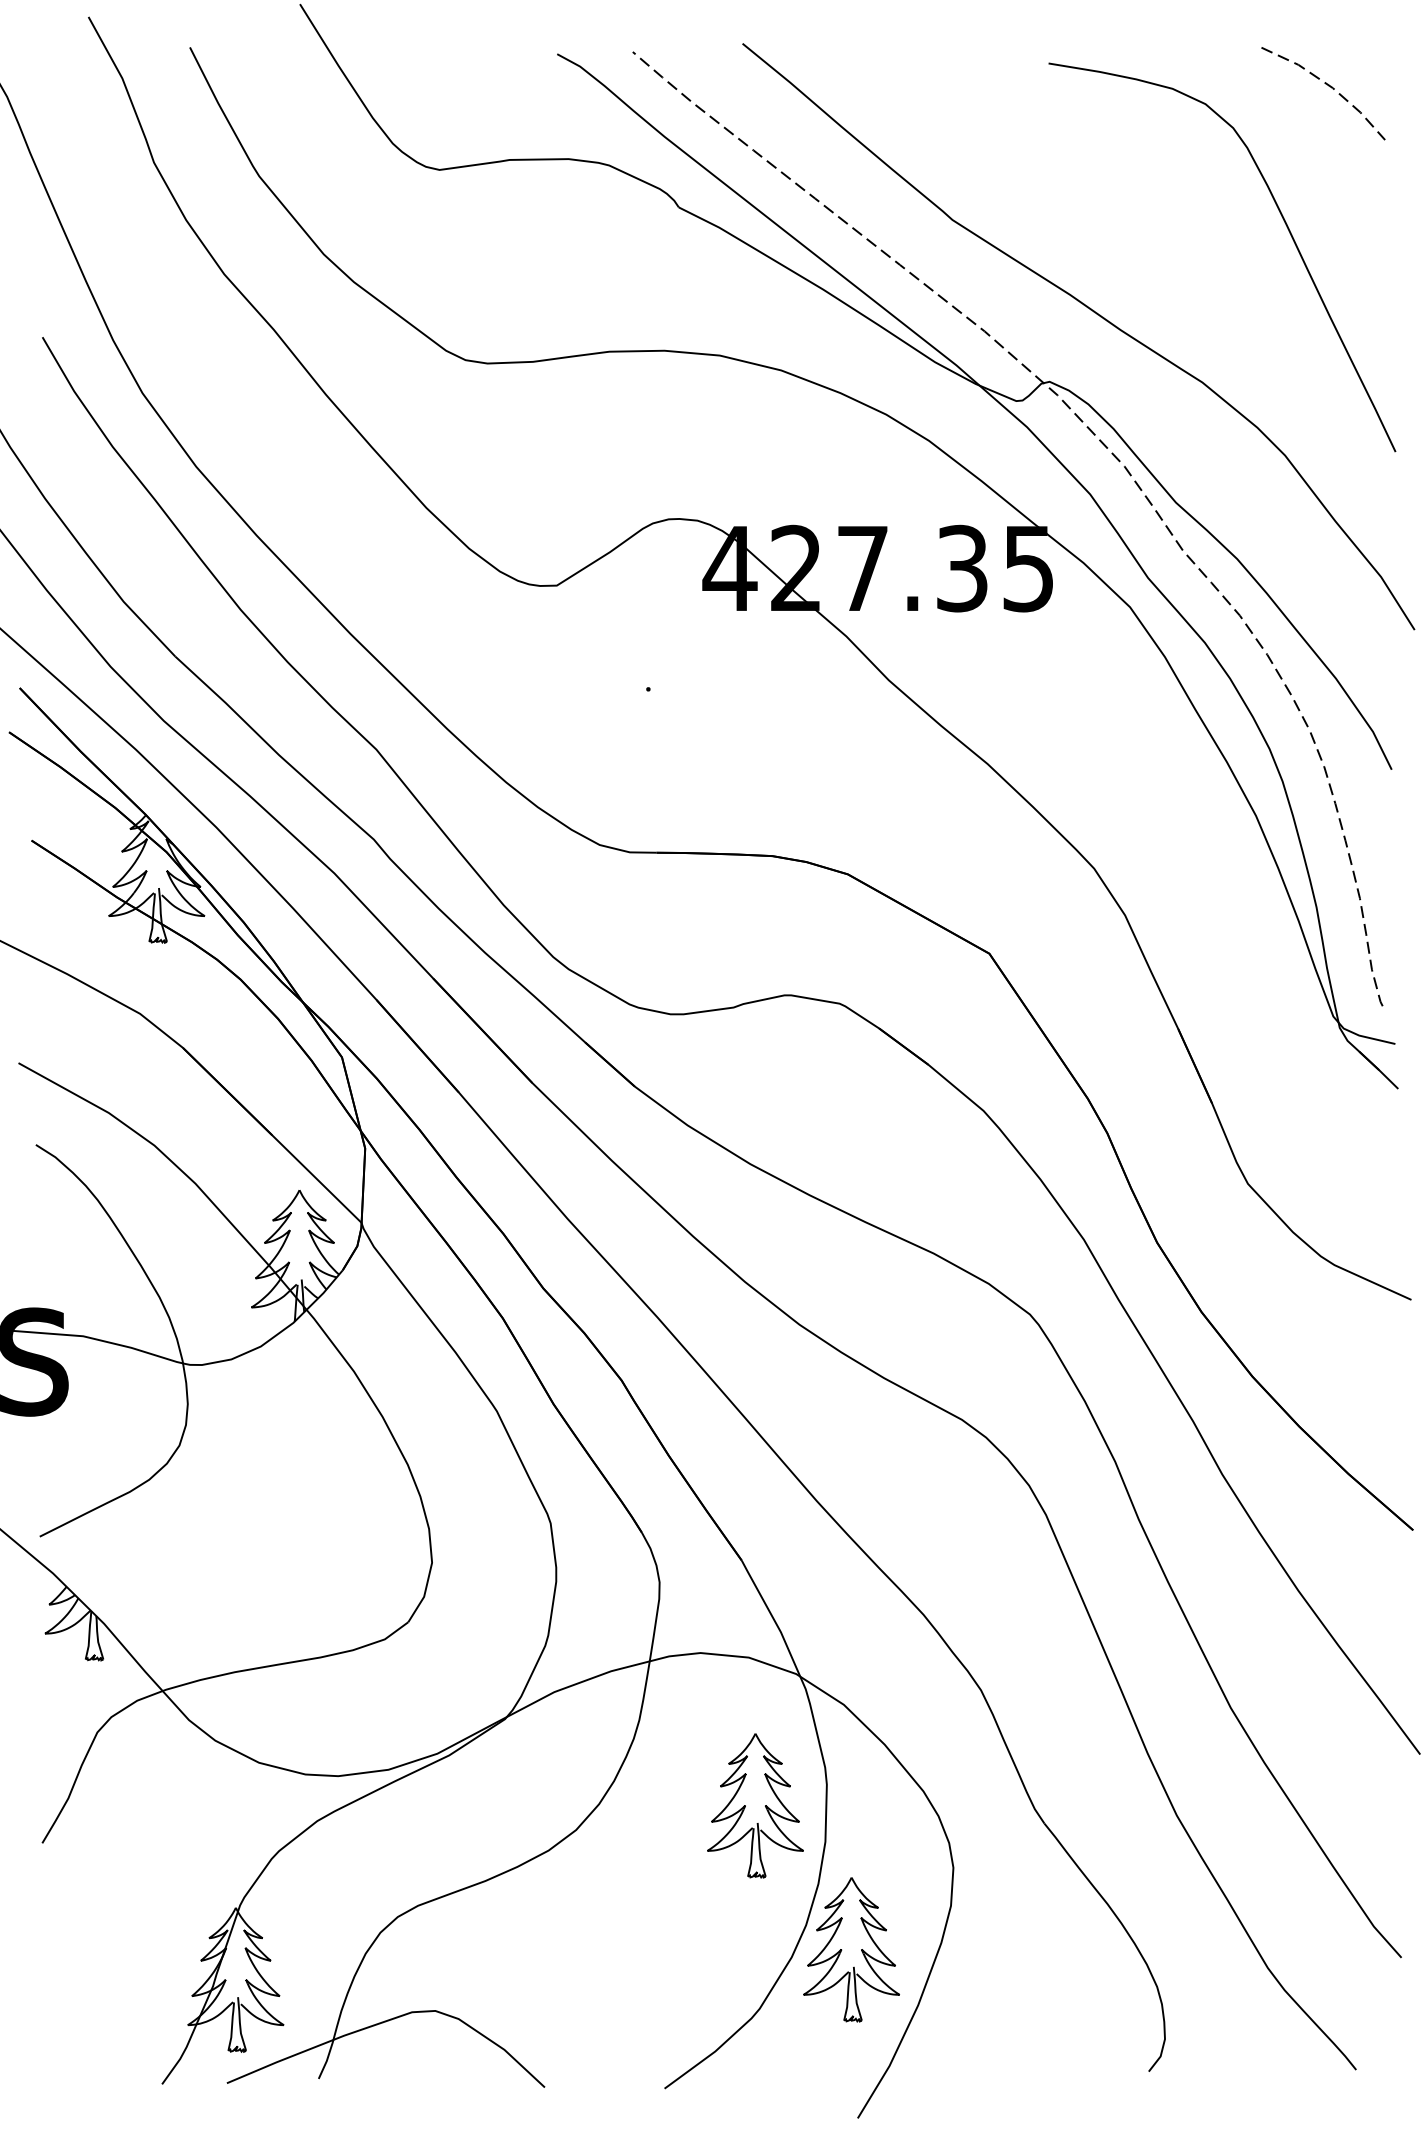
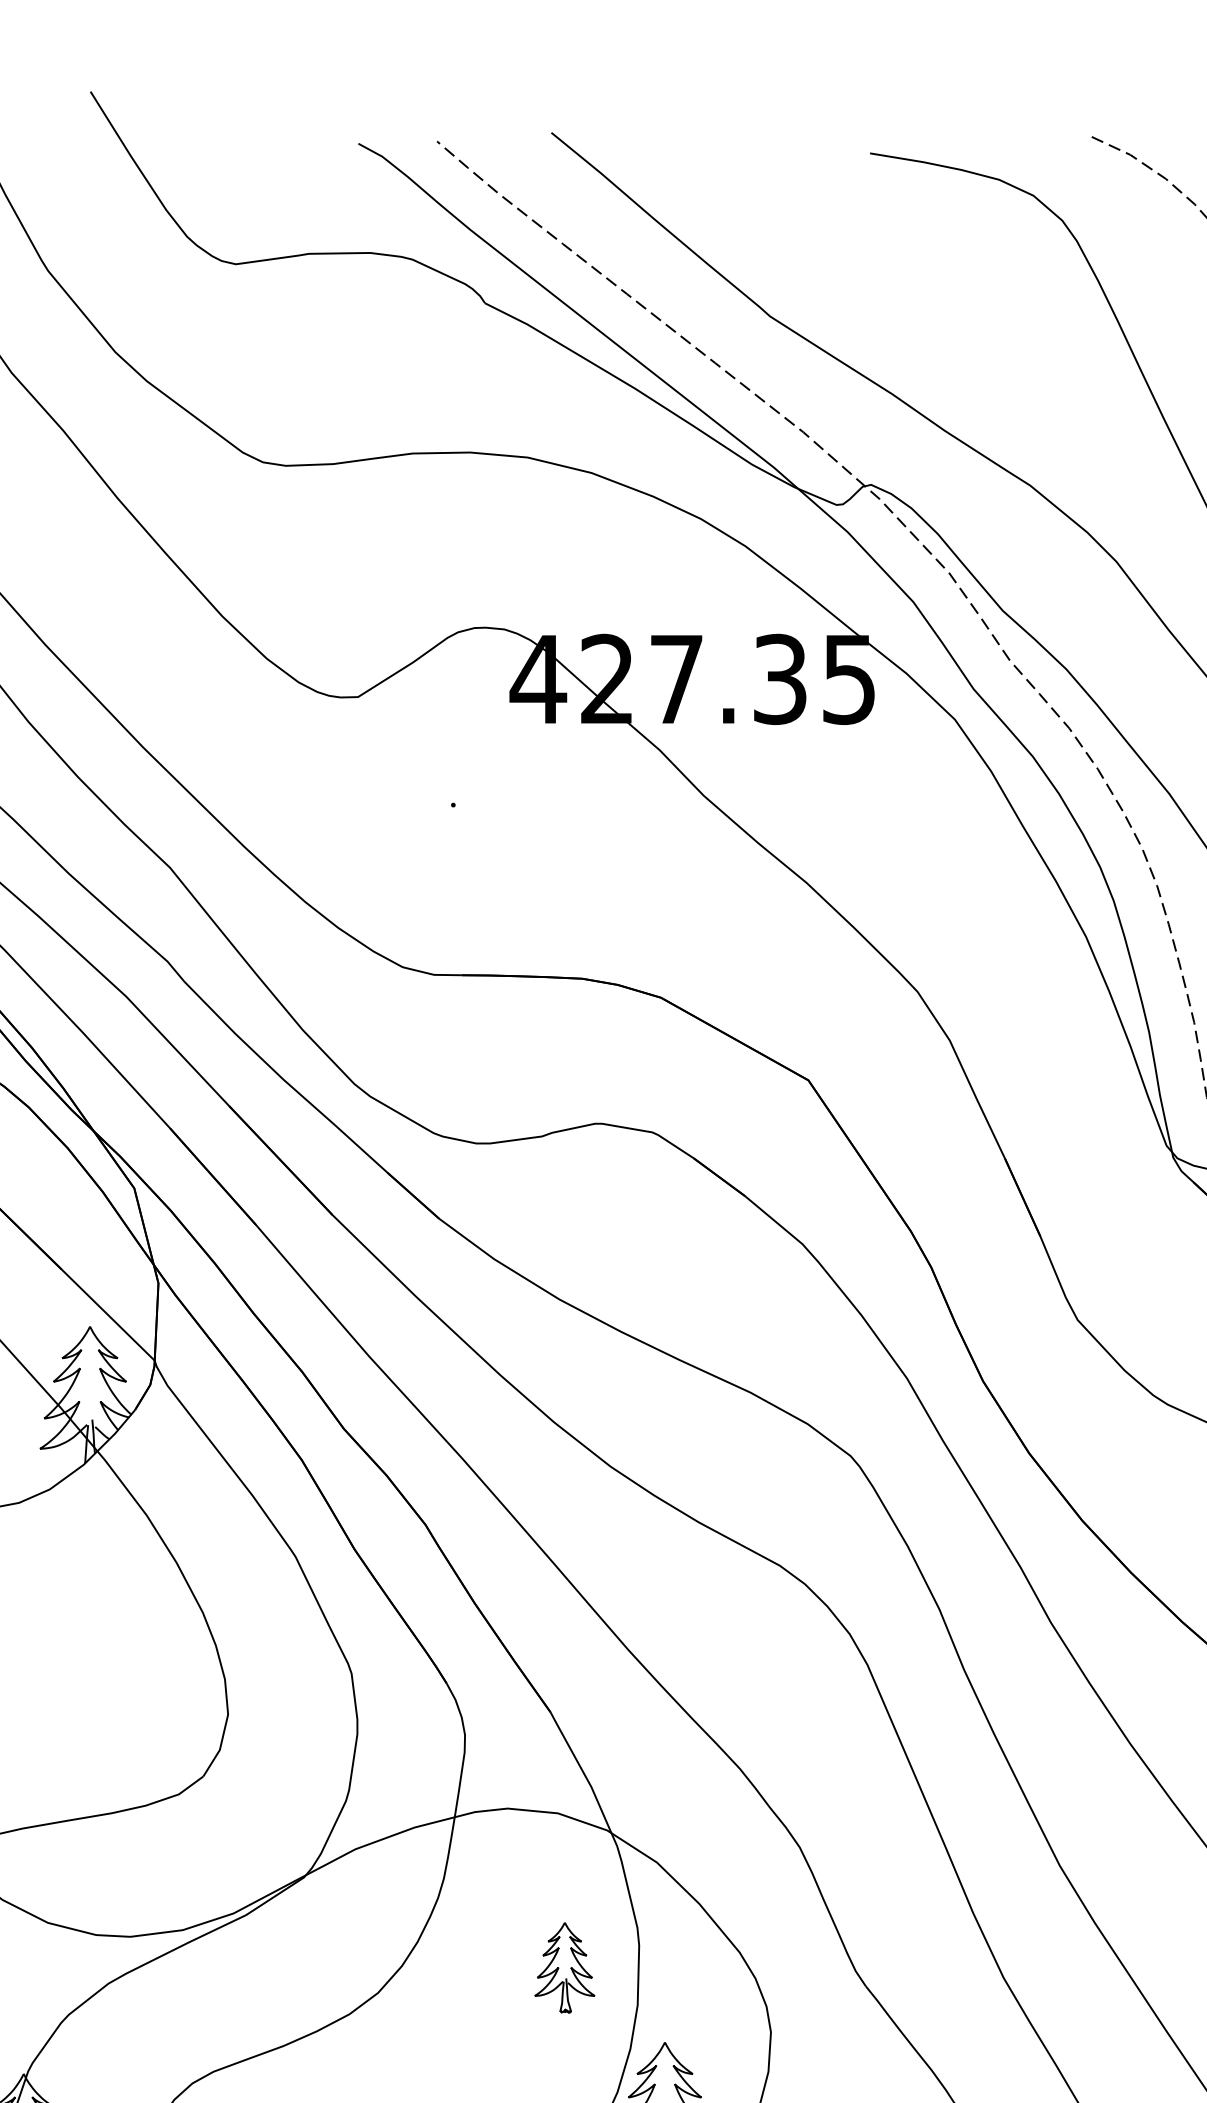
part: (755, 1805) -> (564, 1967), size x0.6

